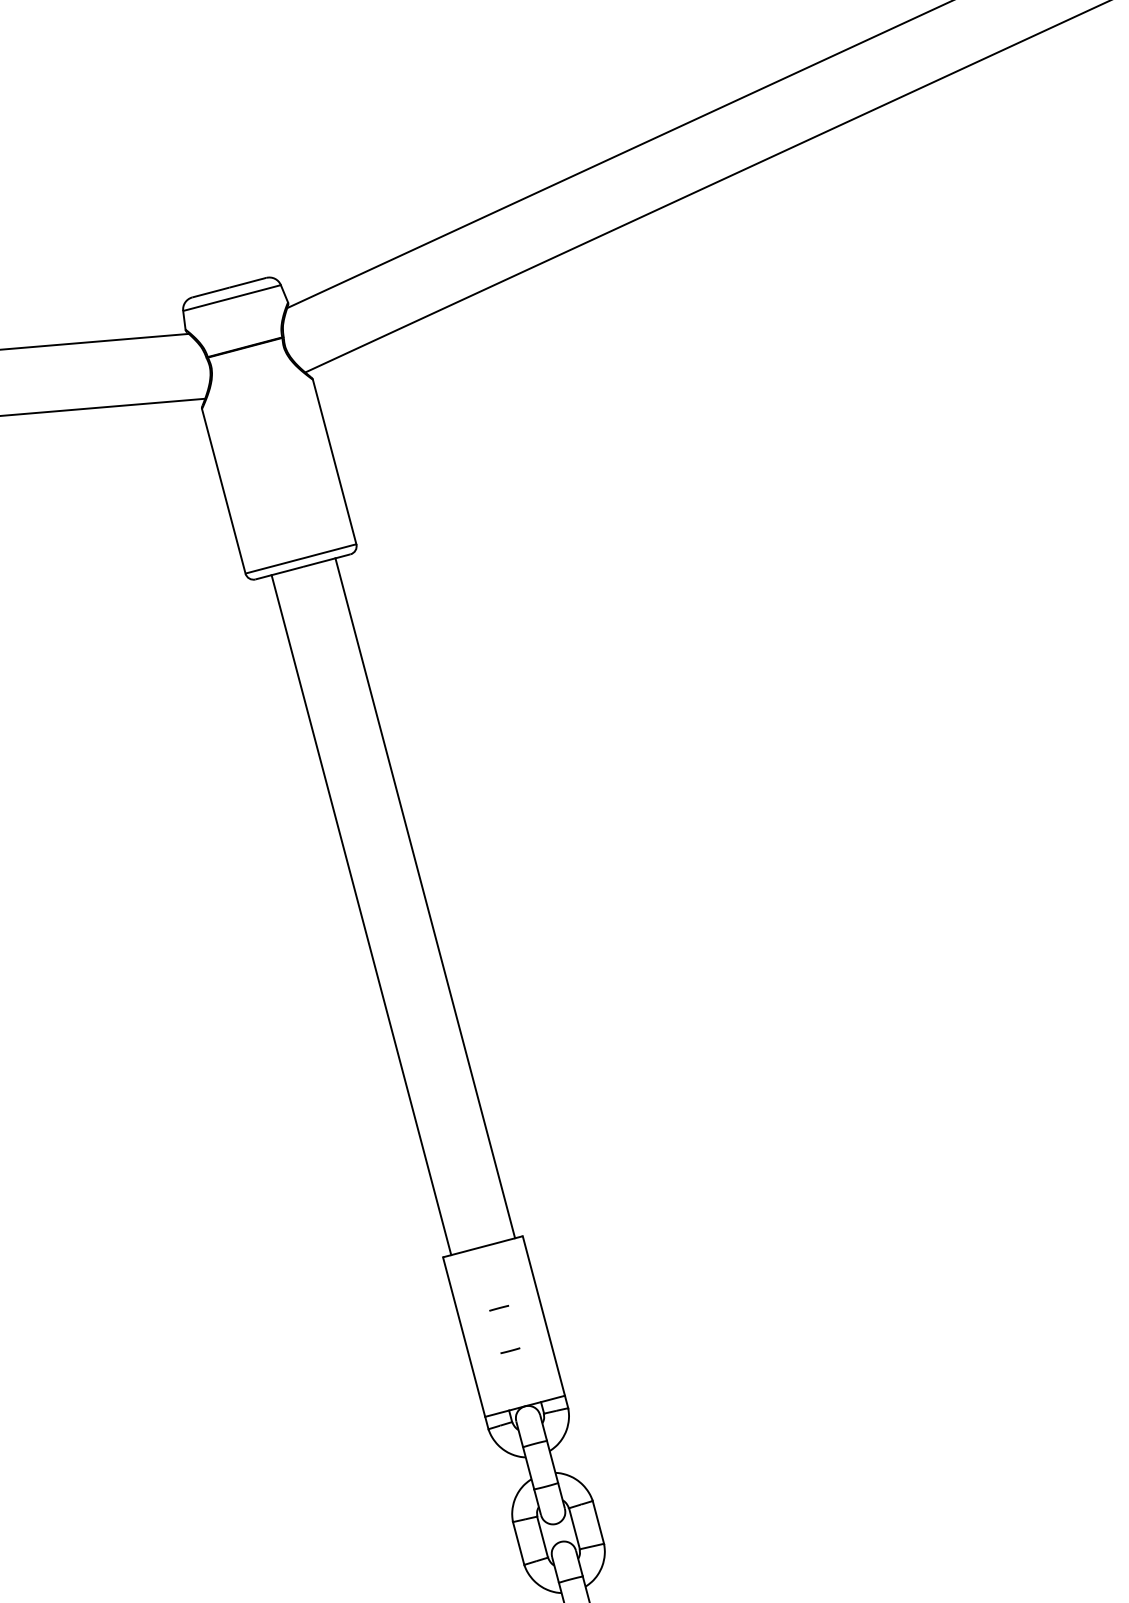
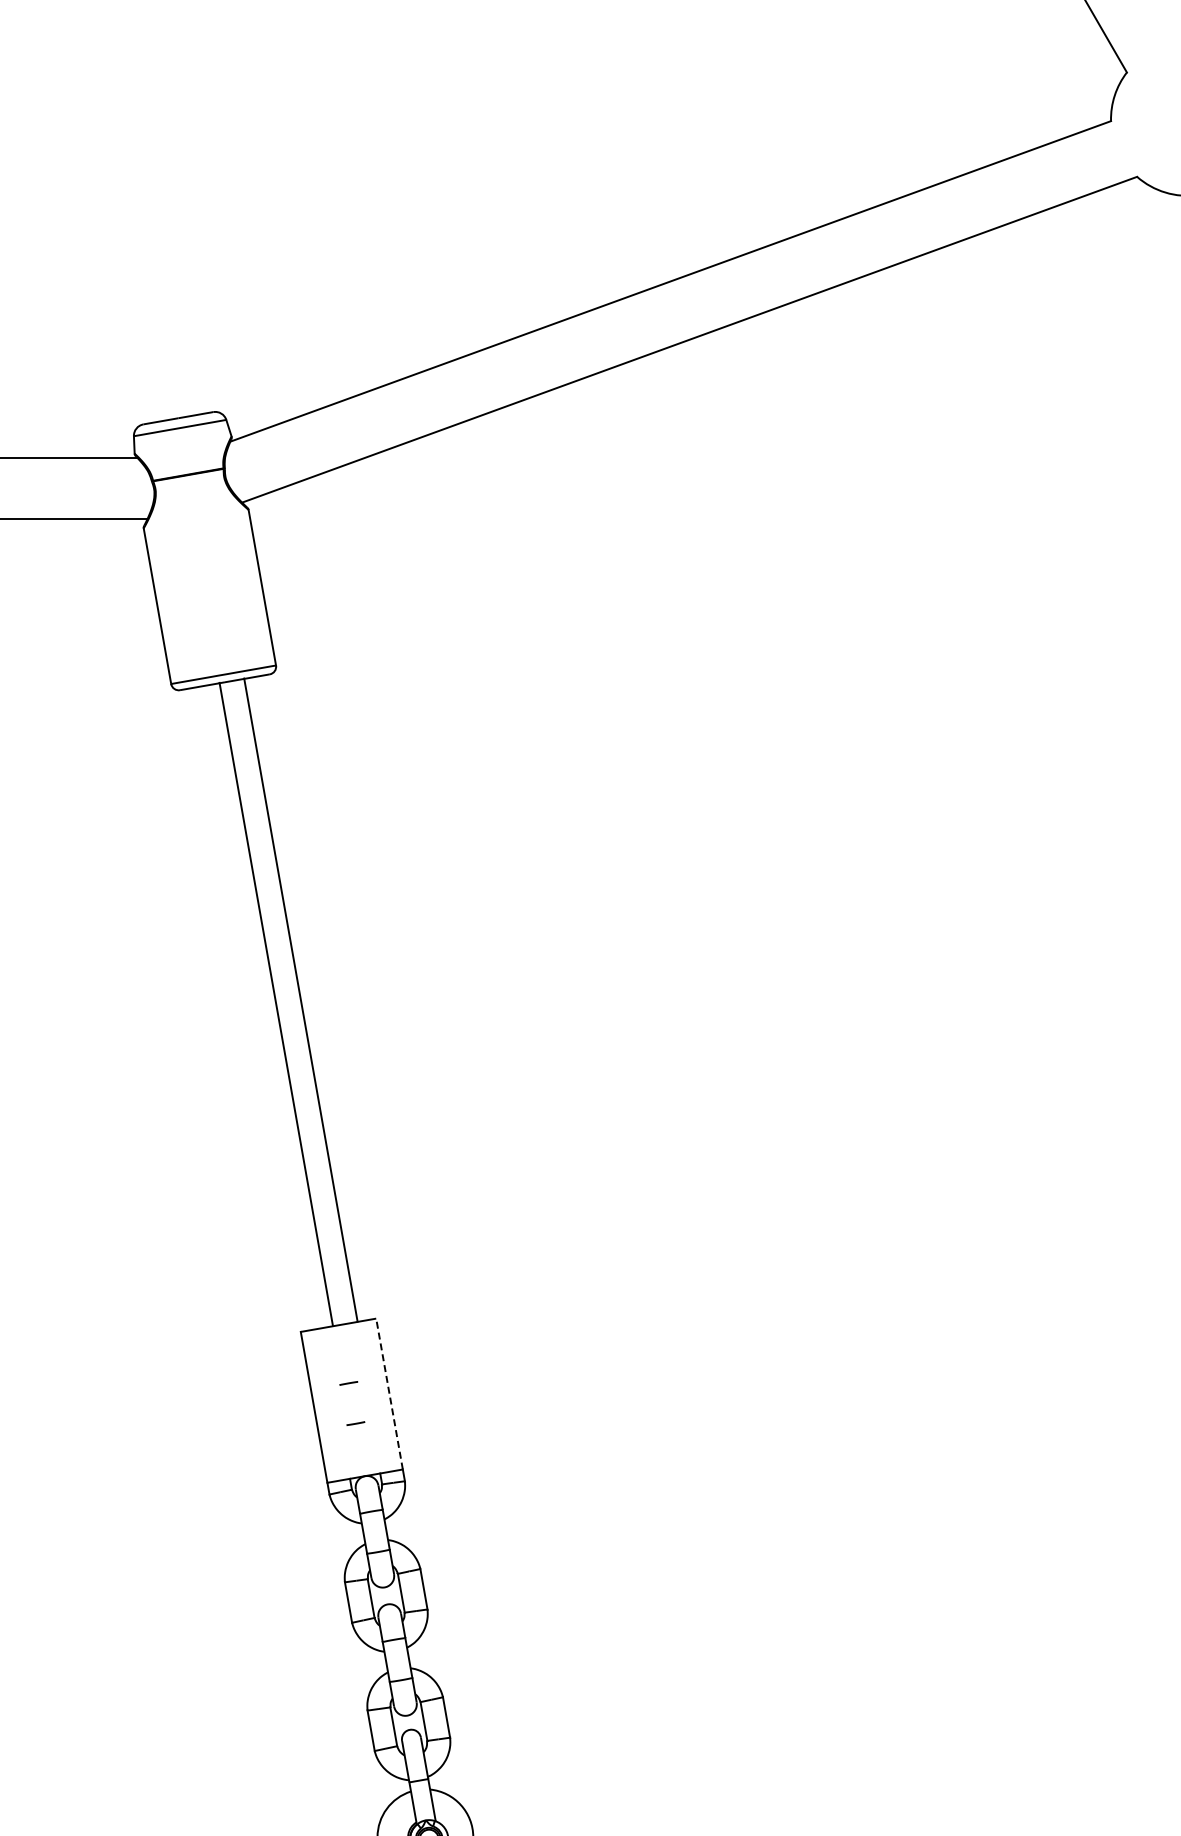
line: (424, 897) -> (275, 1003), moved
line: (360, 914) -> (300, 999), moved
line: (543, 1316) -> (389, 1394), solid -> dashed

